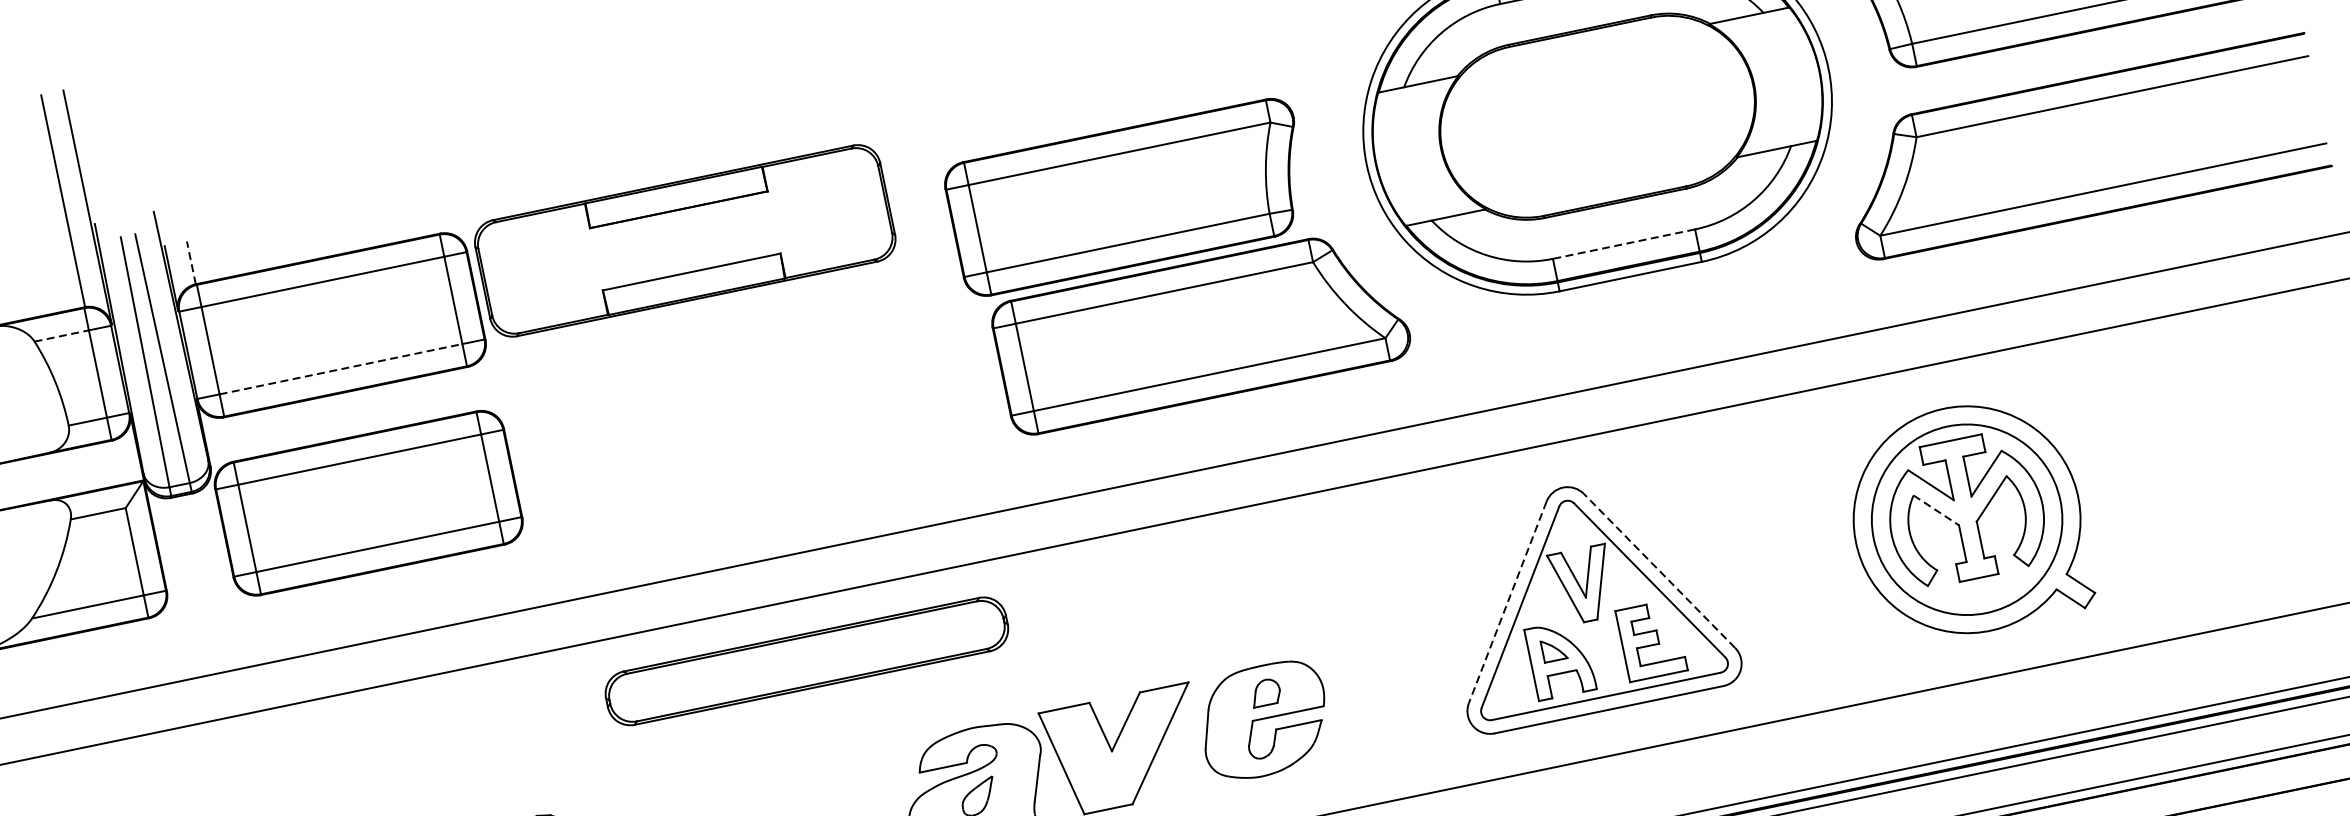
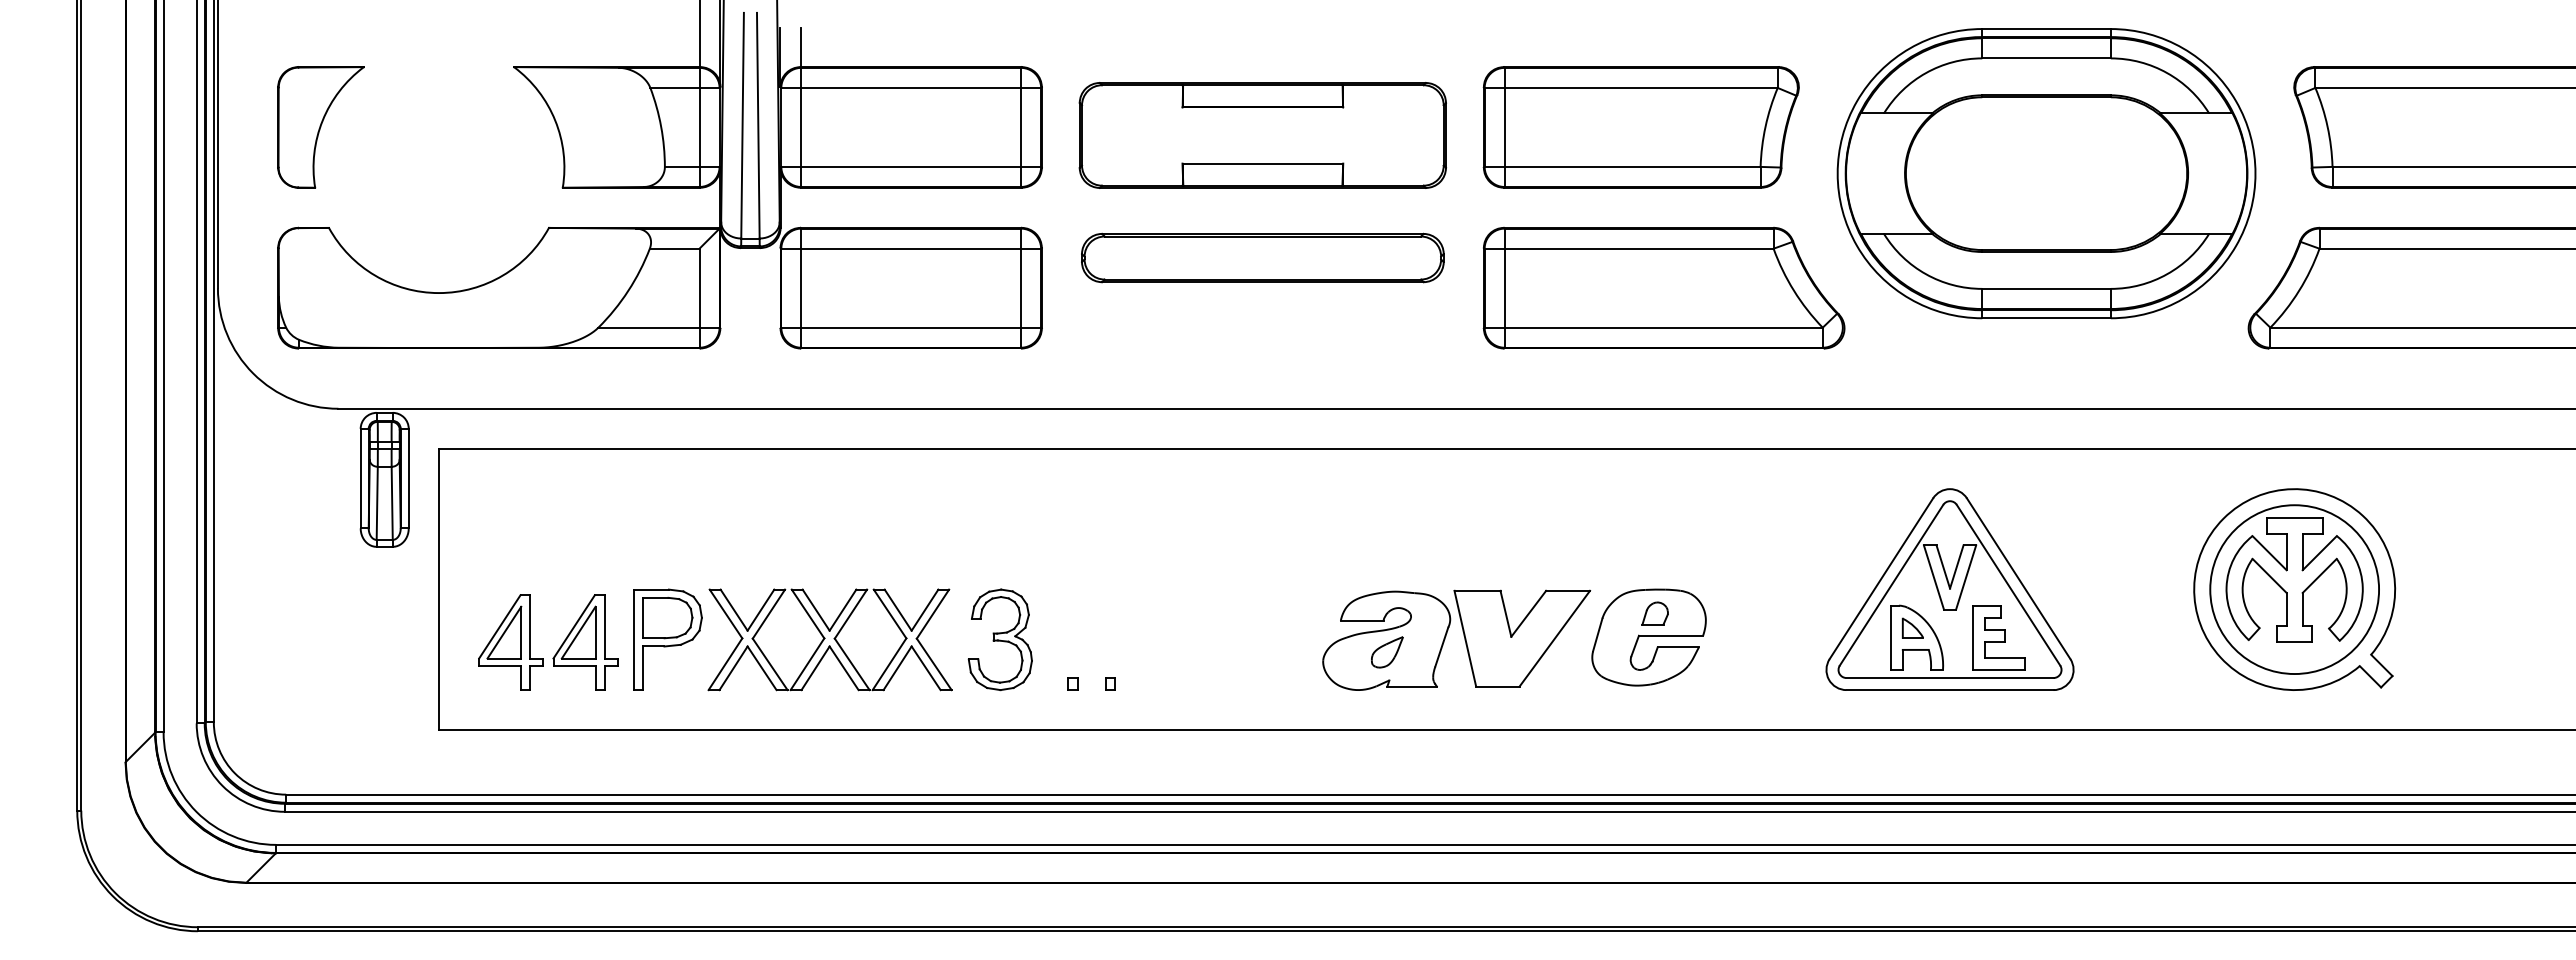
part: (1127, 197) -> (1640, 127), moved
part: (684, 241) -> (1262, 135), moved
line: (1623, 243) -> (2046, 288), dashed -> solid
line: (191, 262) -> (800, 47), dashed -> solid
line: (61, 335) -> (674, 87), dashed -> solid
line: (341, 368) -> (911, 166), dashed -> solid
line: (1936, 511) -> (2269, 576), dashed -> solid
line: (1659, 570) -> (2018, 578), dashed -> solid
line: (1507, 602) -> (1881, 578), dashed -> solid
part: (806, 660) -> (1262, 257), moved

